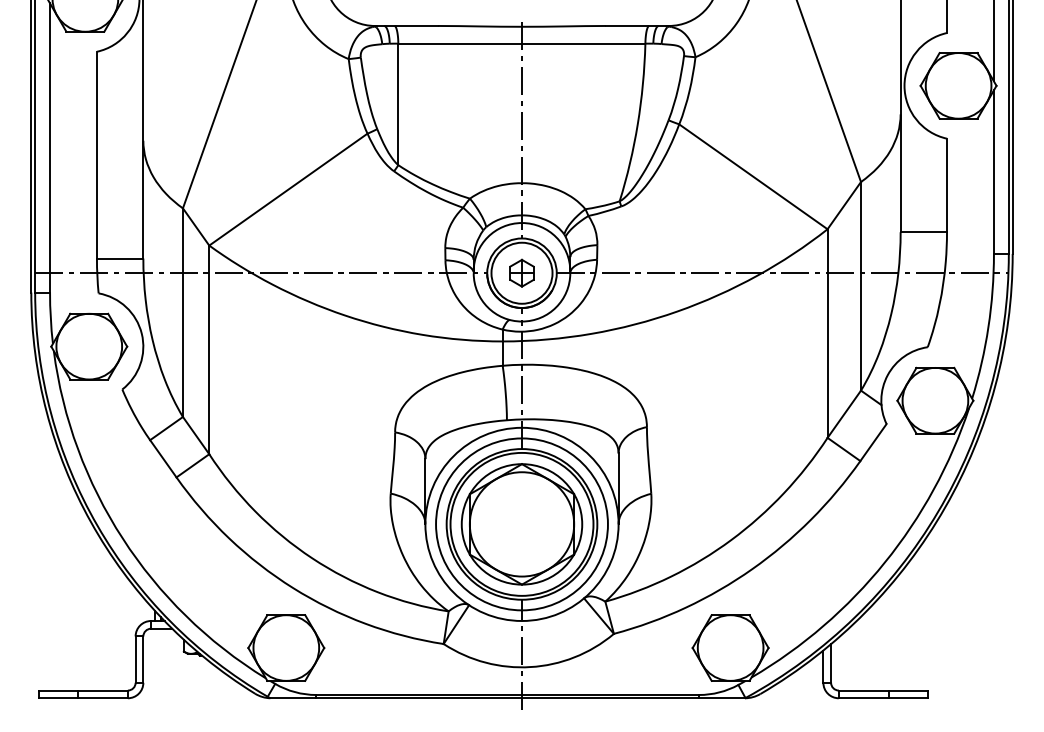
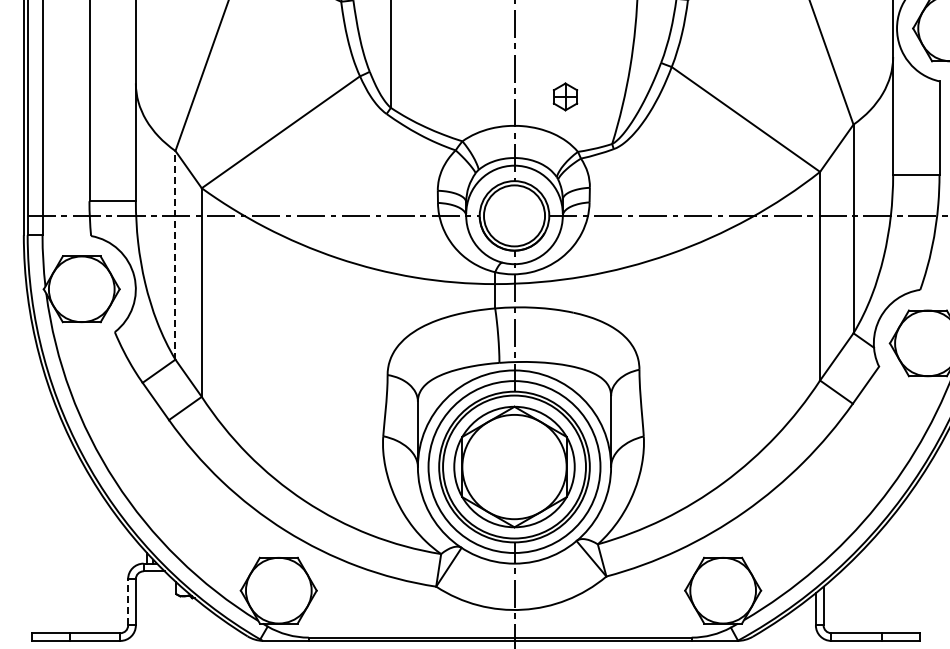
part: (521, 272) -> (565, 96), moved
line: (182, 312) -> (175, 255), solid -> dashed
line: (135, 659) -> (128, 602), solid -> dashed

